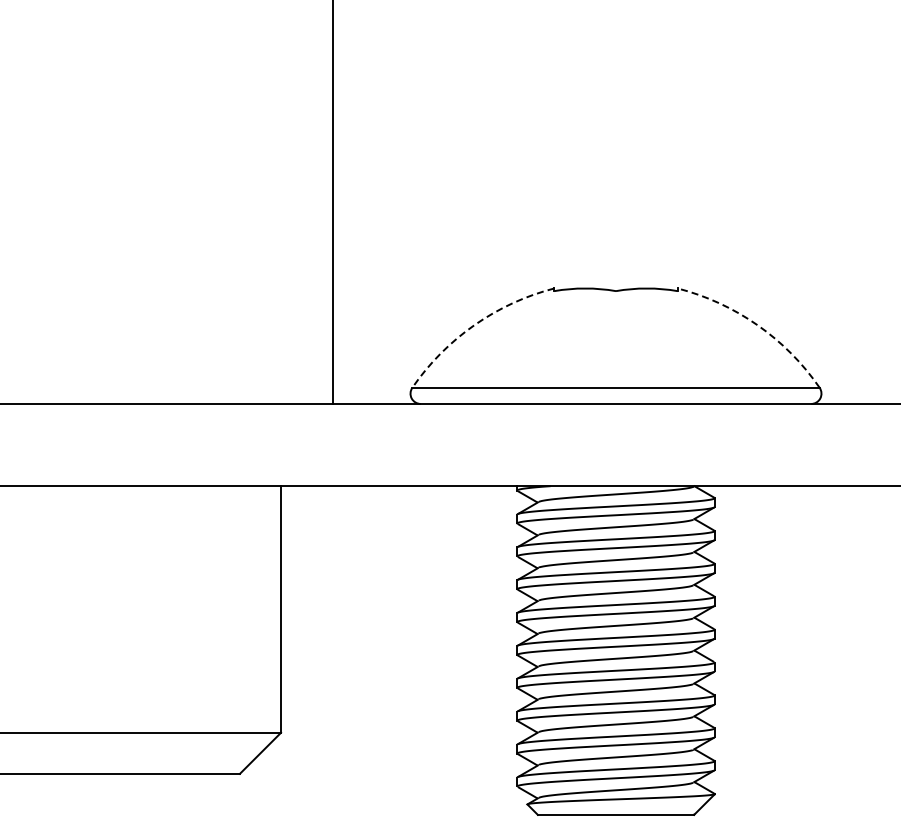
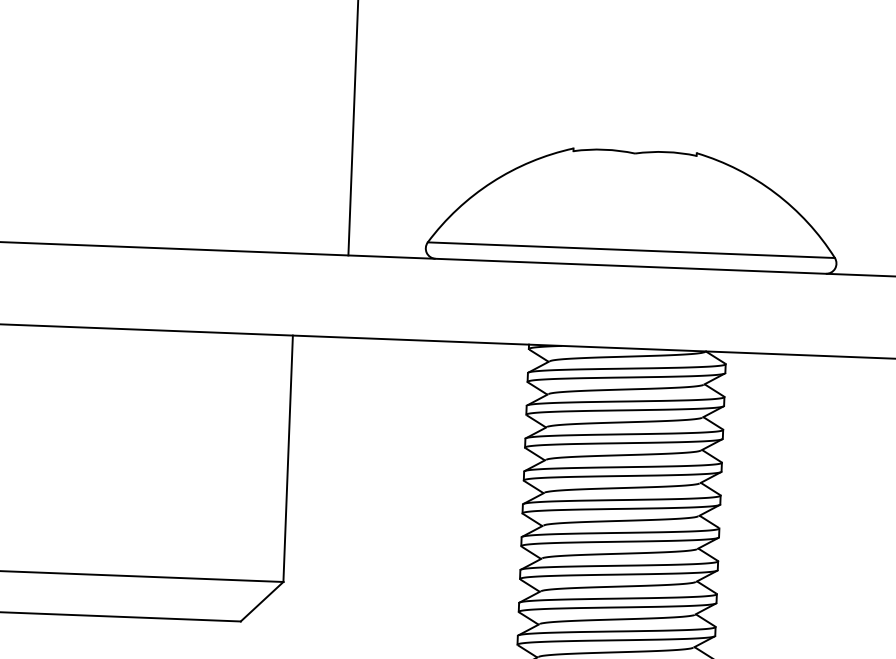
arc: (474, 325) -> (492, 182), dashed -> solid
arc: (757, 325) -> (775, 193), dashed -> solid

